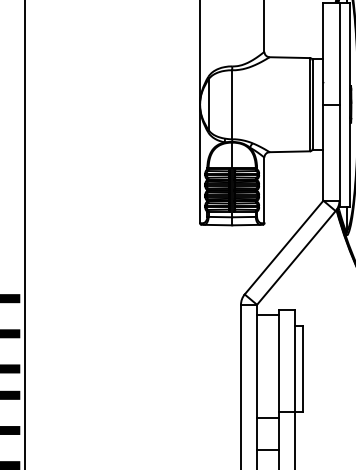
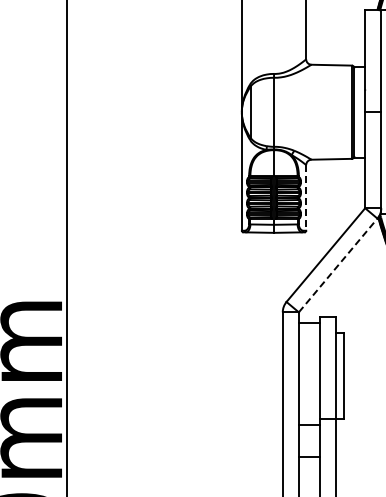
line: (264, 189) -> (306, 197), solid -> dashed
line: (296, 257) -> (338, 265), solid -> dashed

